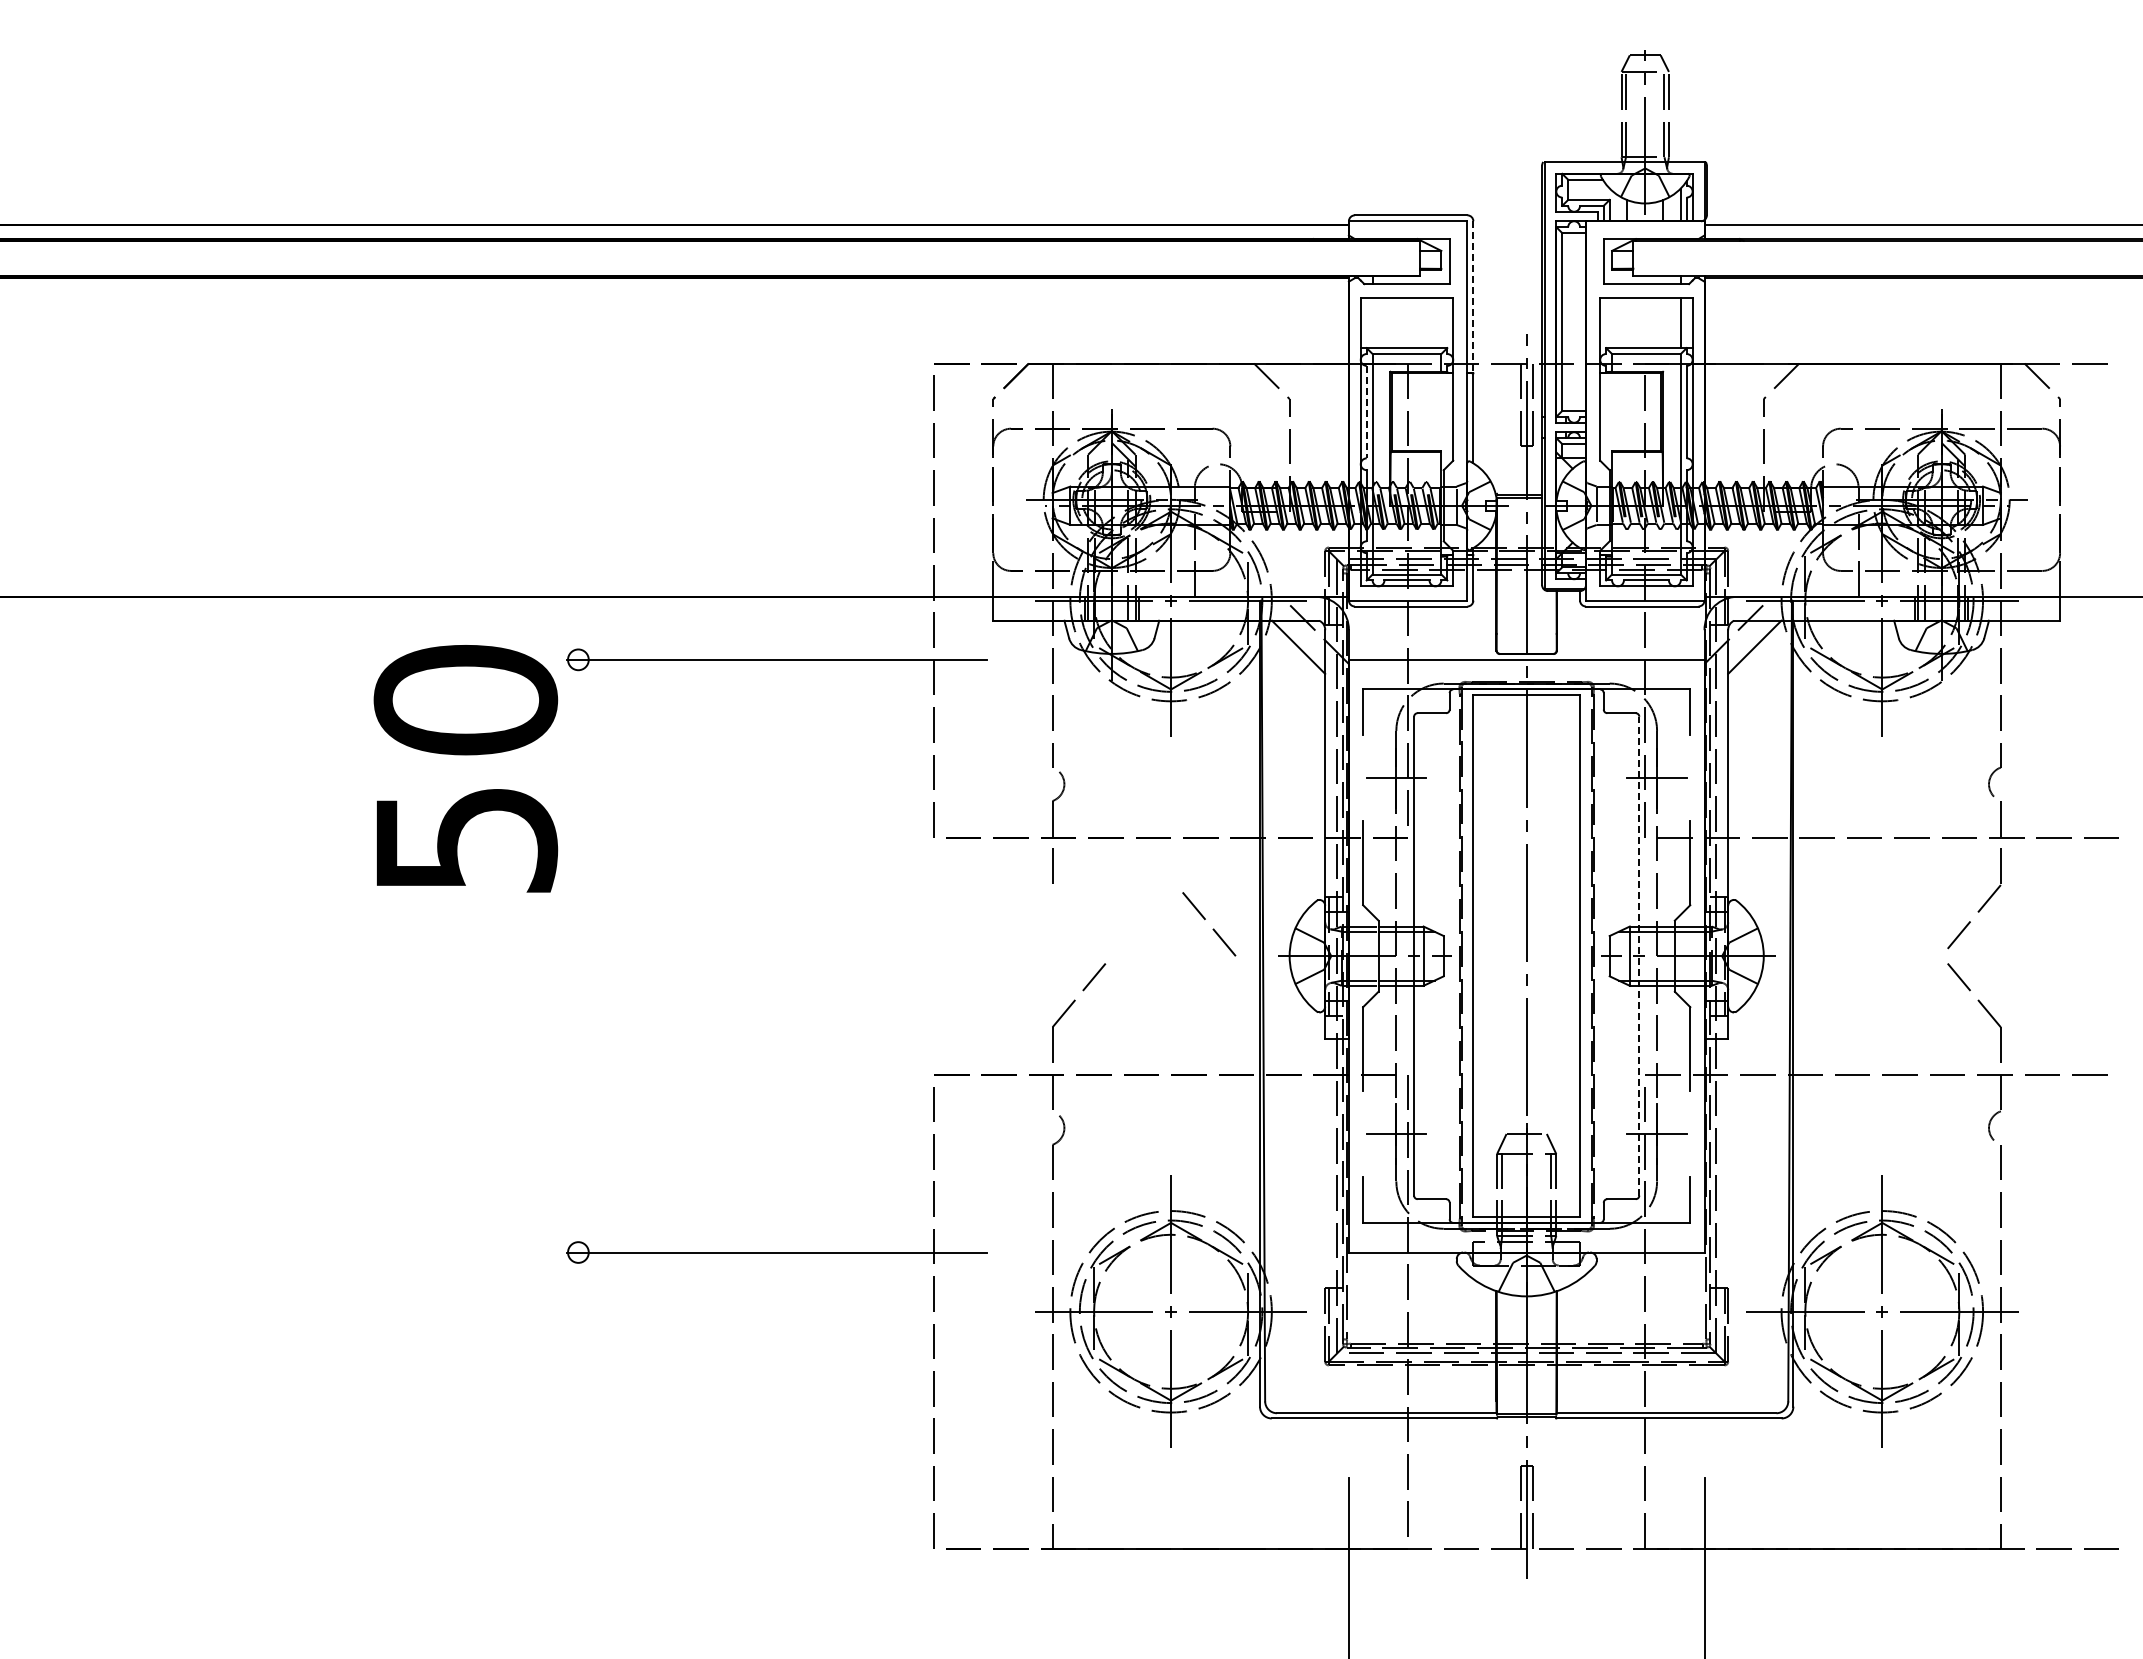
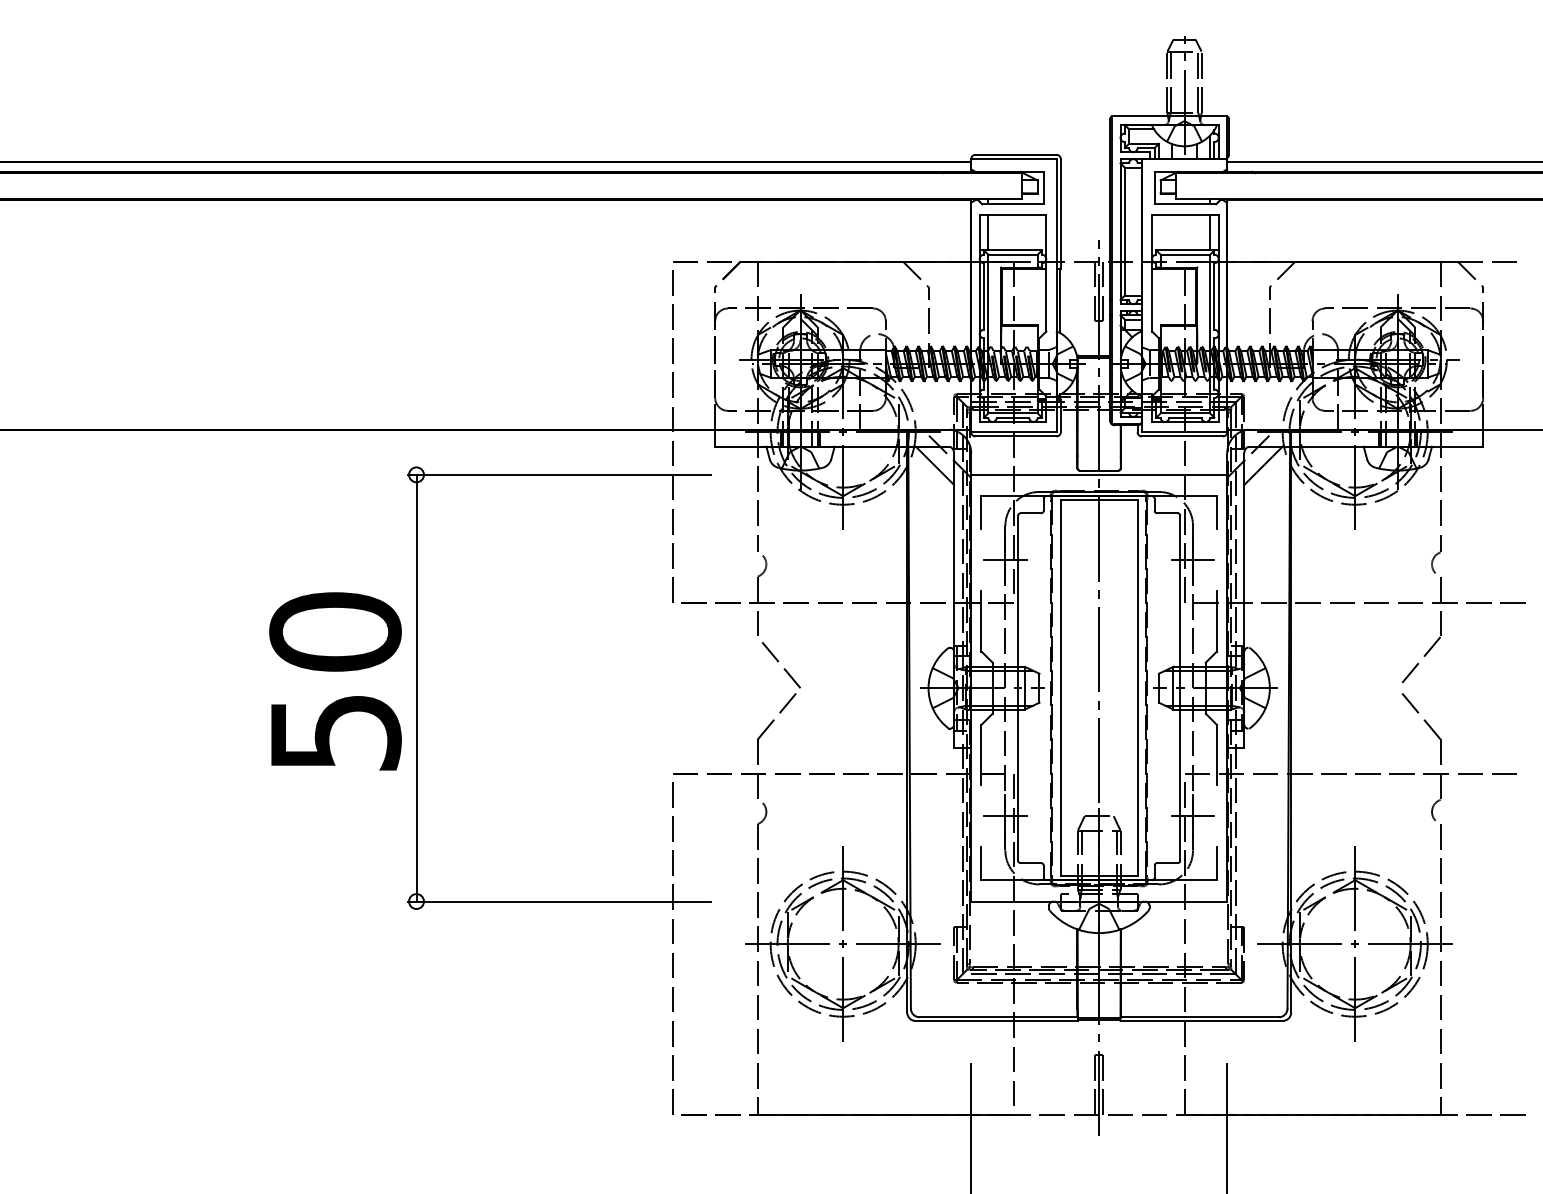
line: (1473, 297) -> (1060, 214), dashed -> solid
line: (1372, 323) -> (988, 232), added
line: (1366, 412) -> (983, 296), dashed -> solid
text: (465, 768) -> (335, 681), moved
line: (1213, 928) -> (784, 668), moved
line: (578, 955) -> (416, 687), added
line: (1639, 955) -> (1180, 687), dashed -> solid

